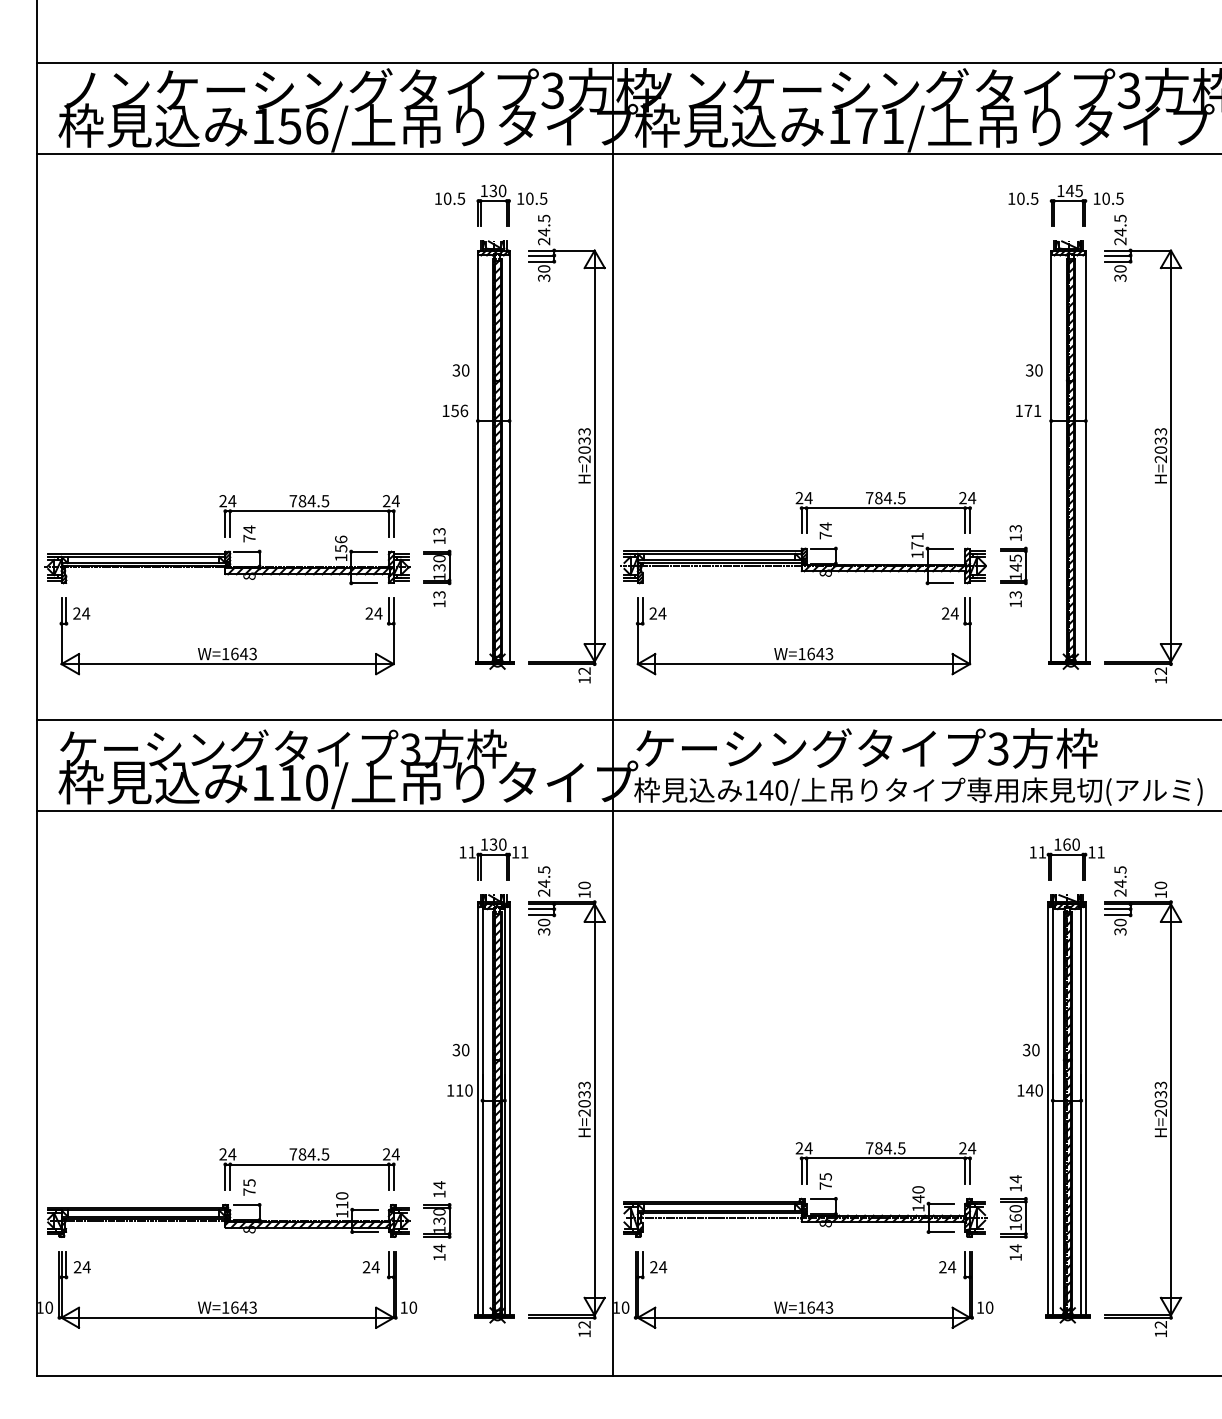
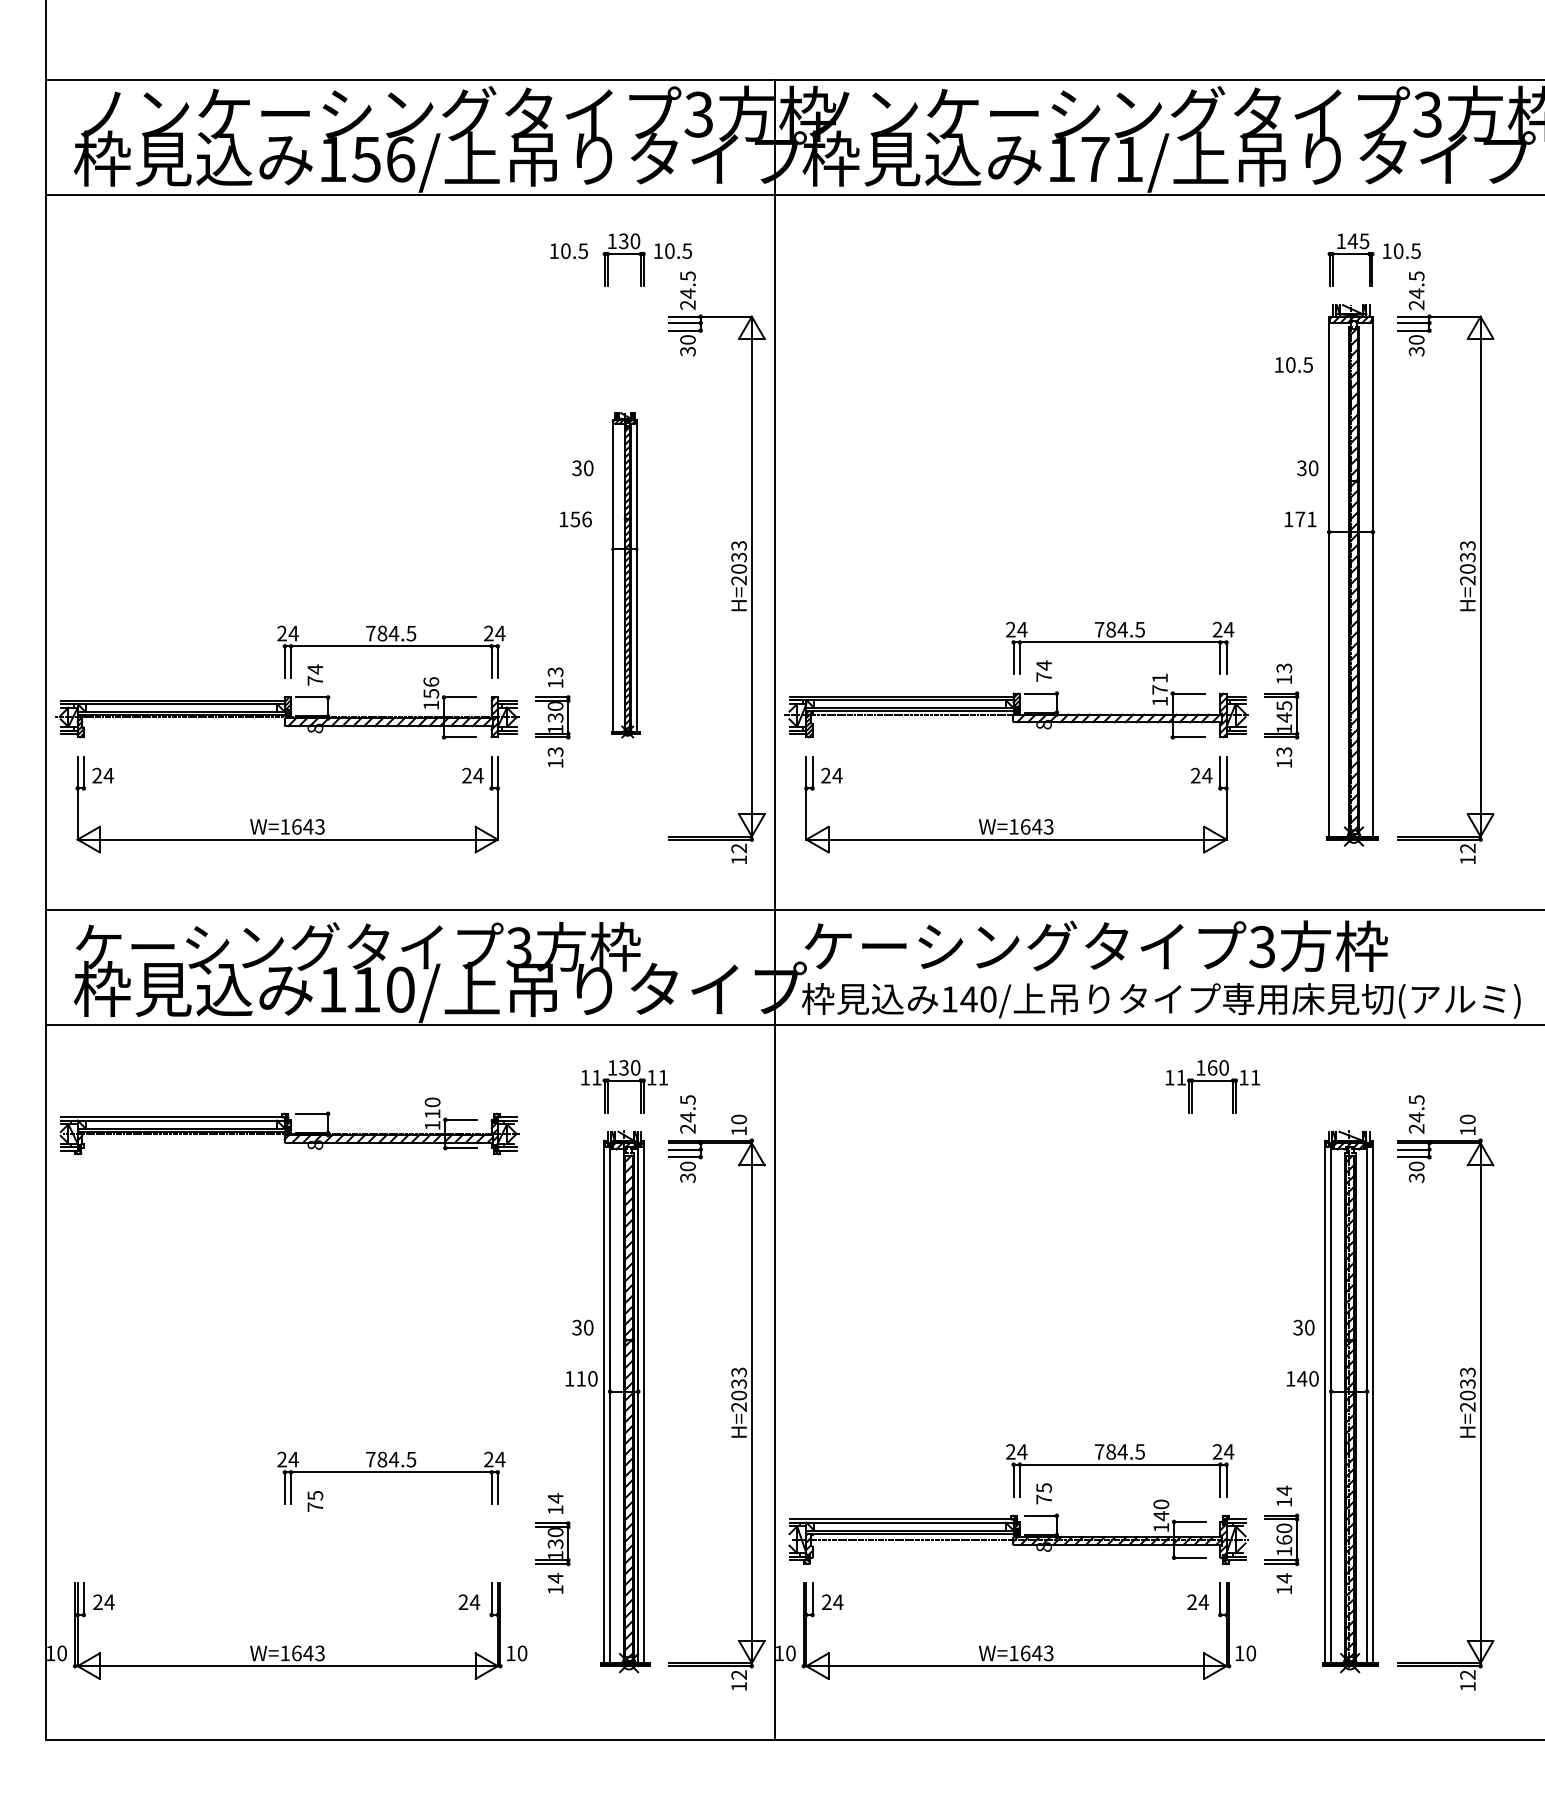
text: (1023, 198) -> (1294, 364), moved
part: (494, 454) -> (625, 574), size x0.6
part: (1067, 859) -> (1213, 1086), moved
part: (228, 1214) -> (288, 1125), moved

